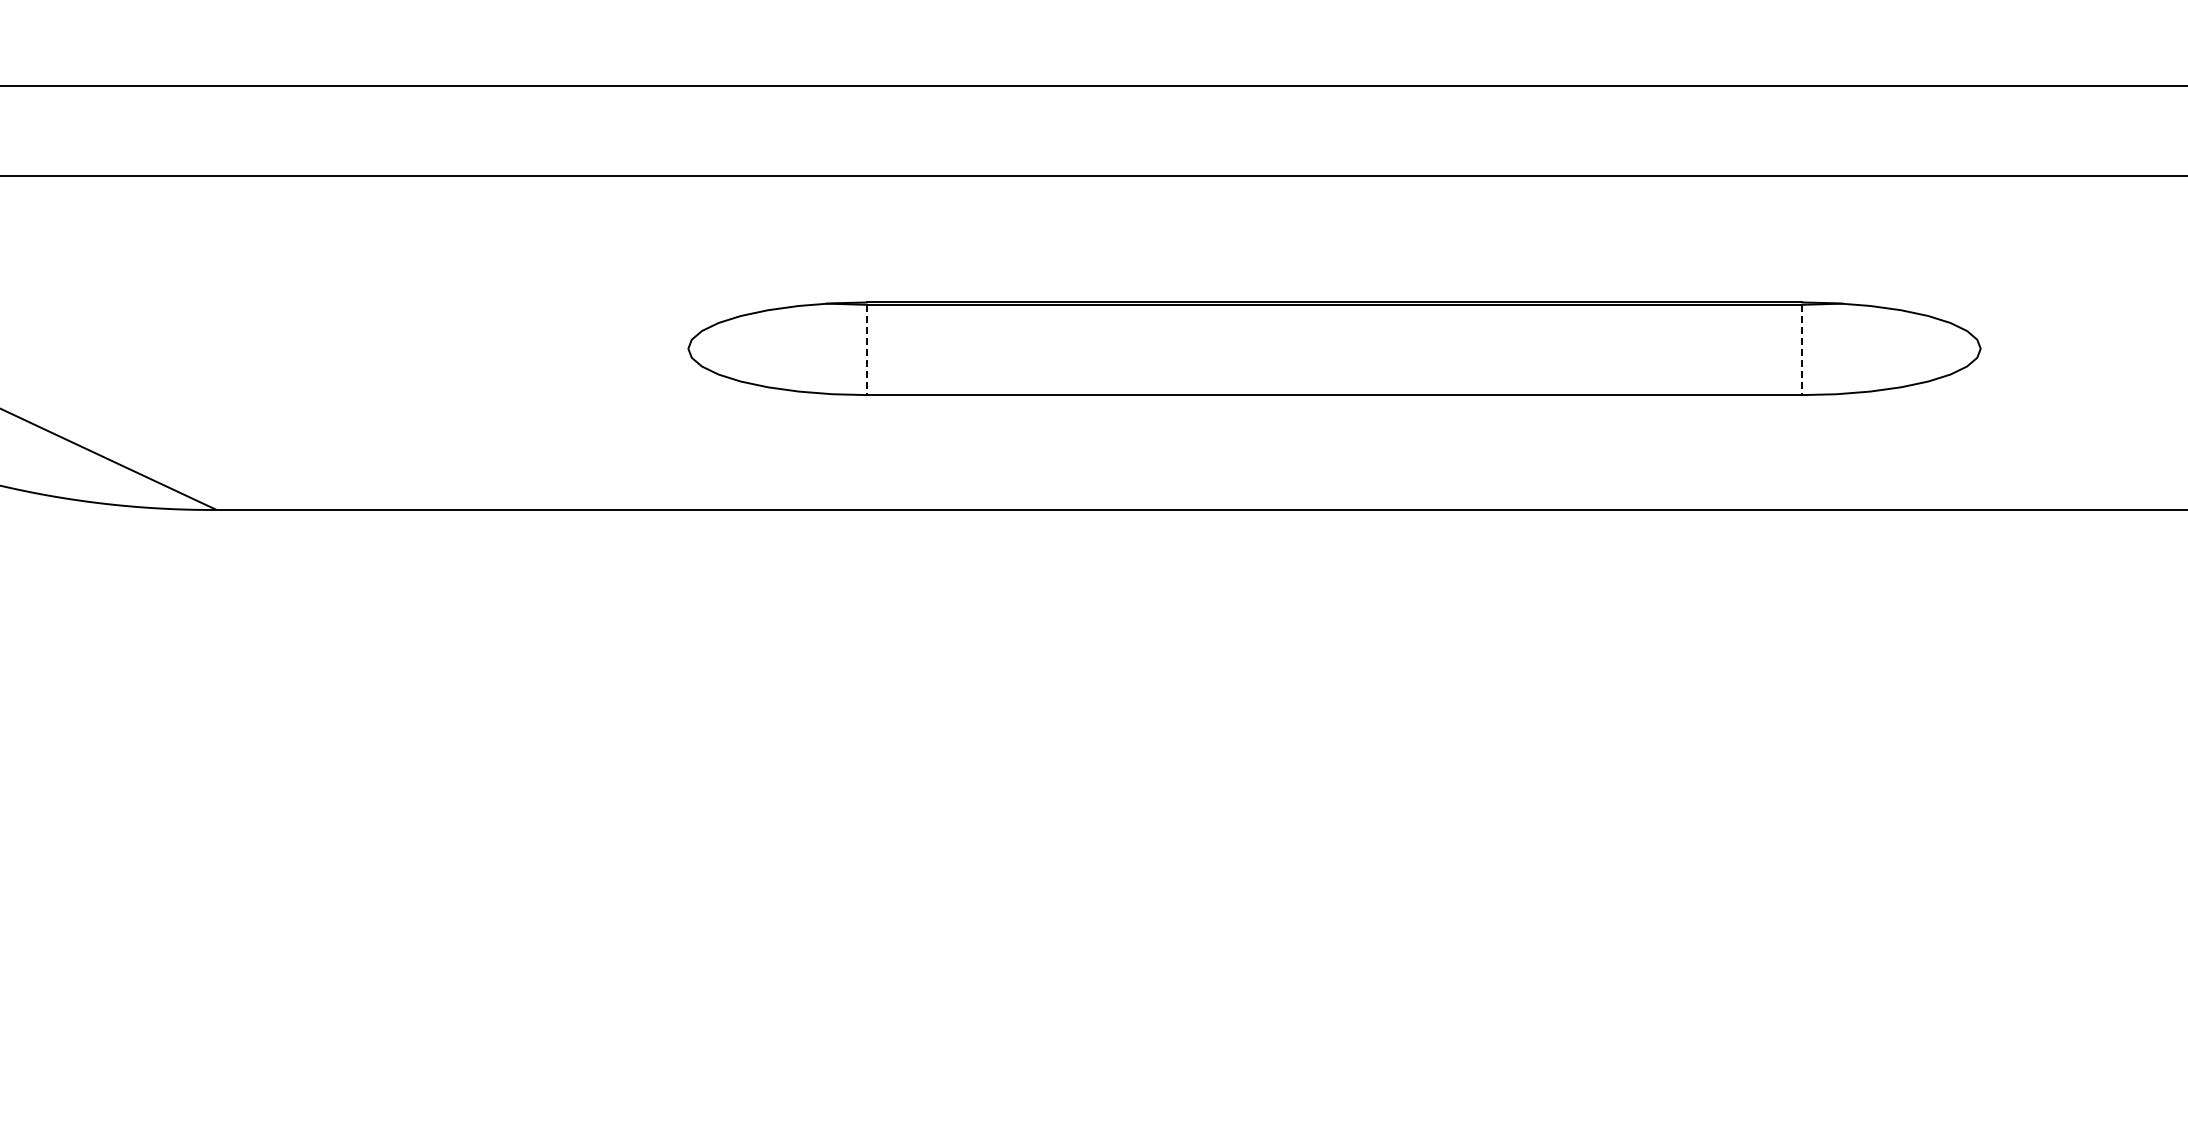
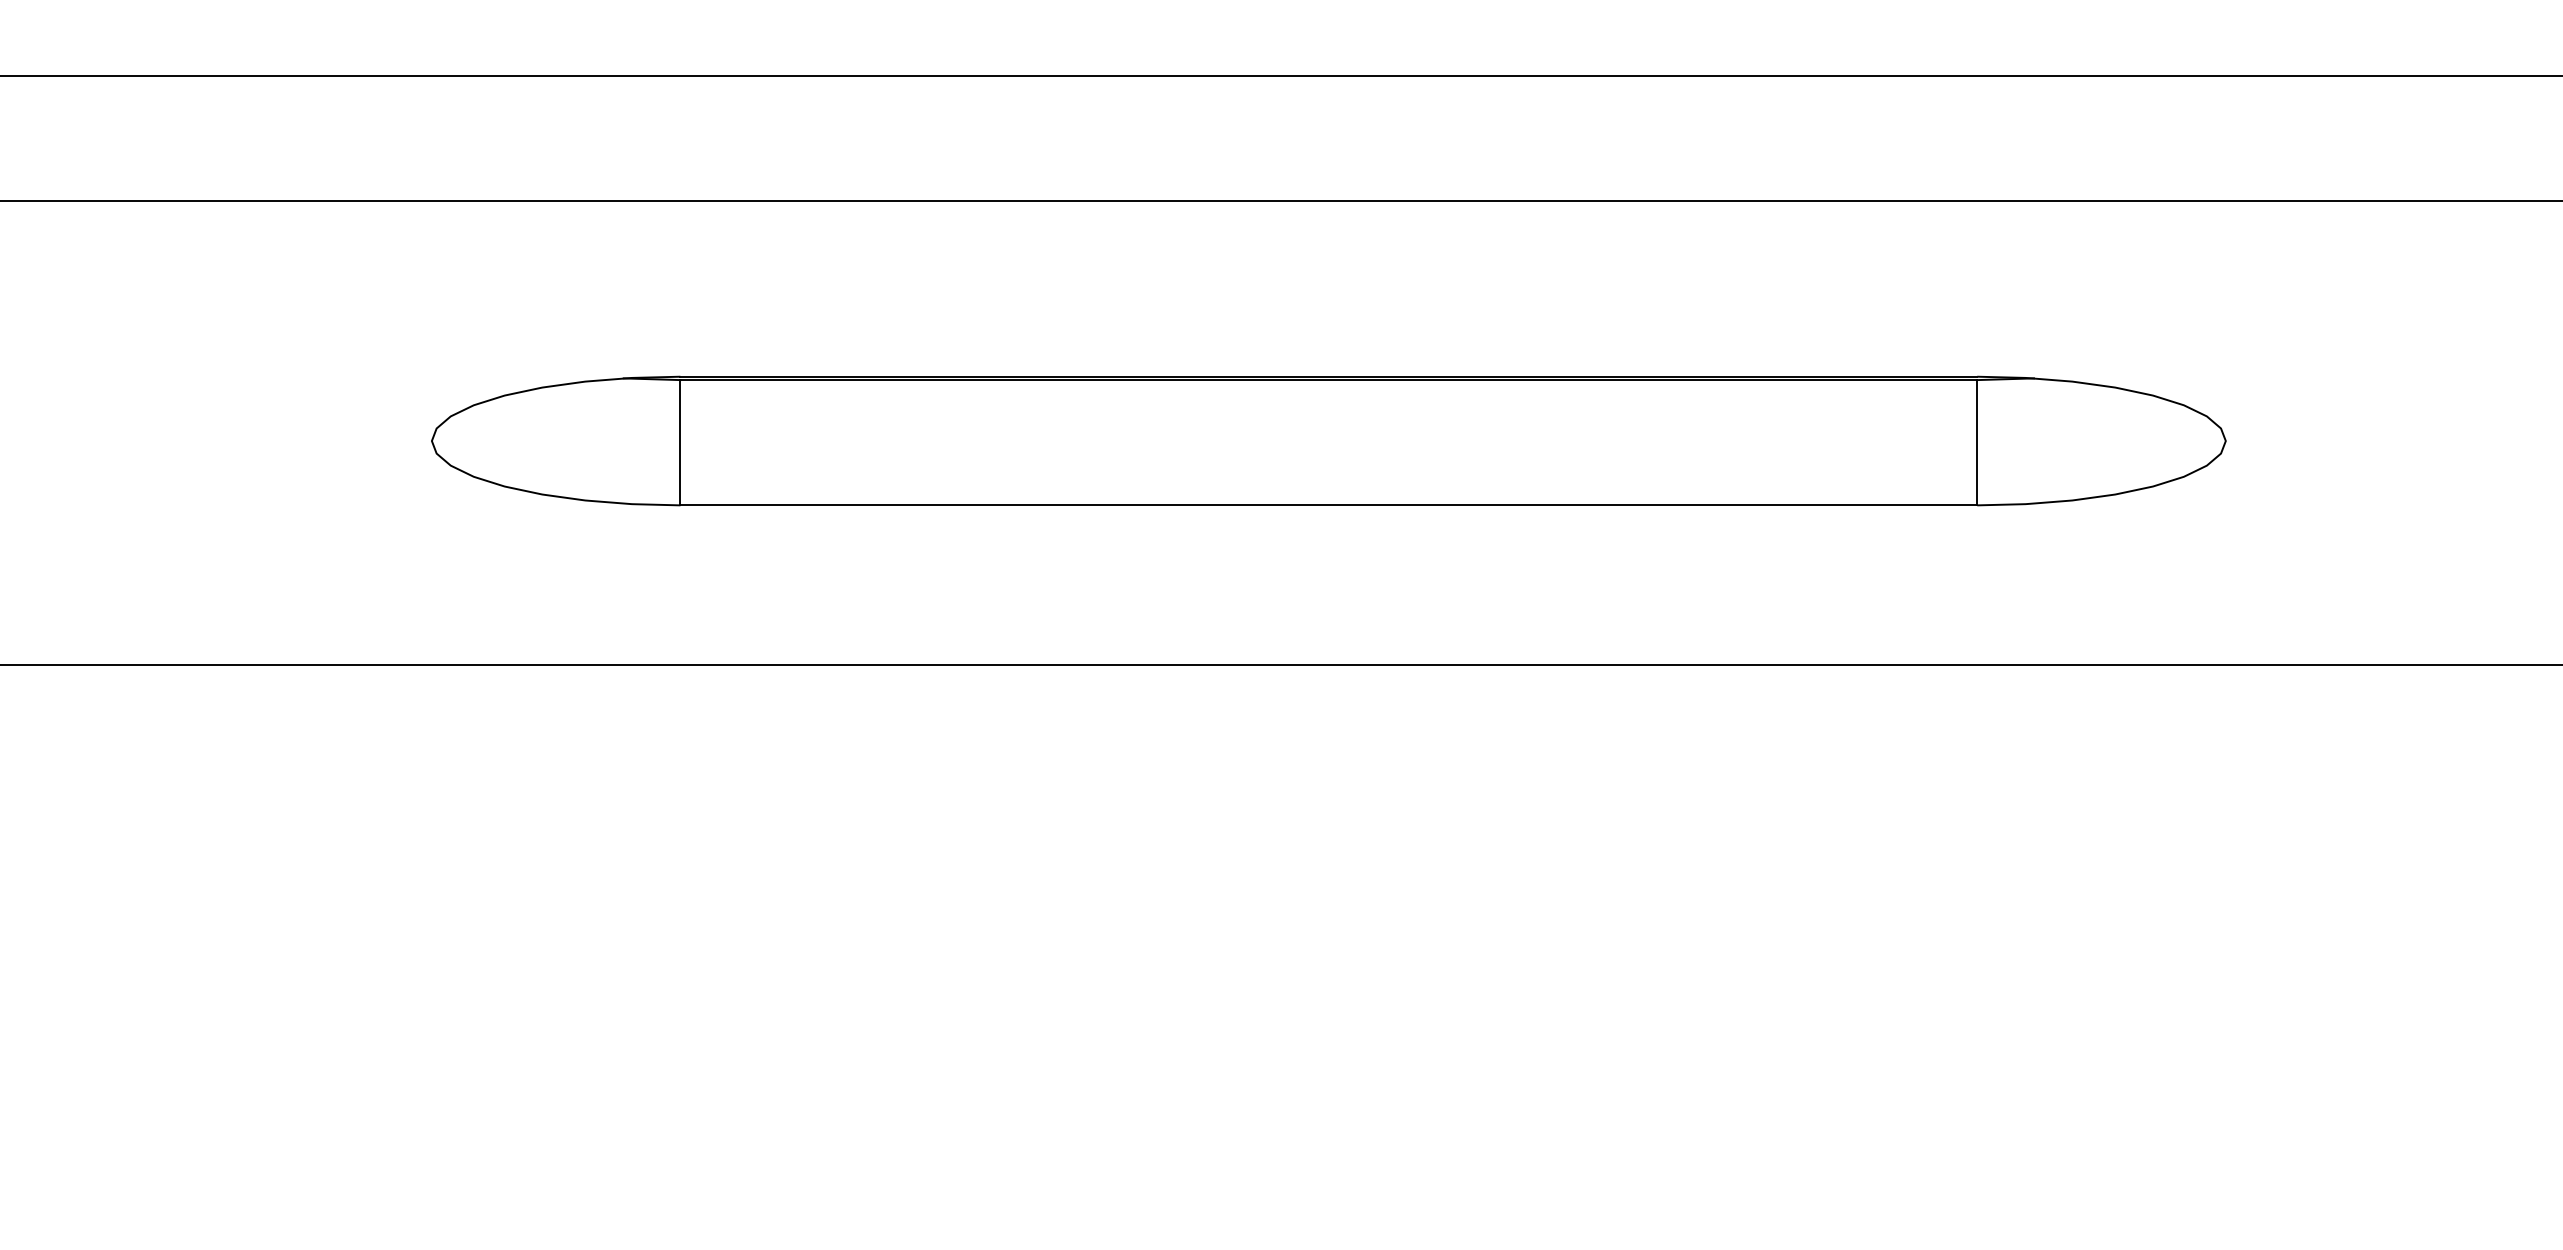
line: (867, 350) -> (680, 443), dashed -> solid
line: (1801, 350) -> (1977, 443), dashed -> solid

